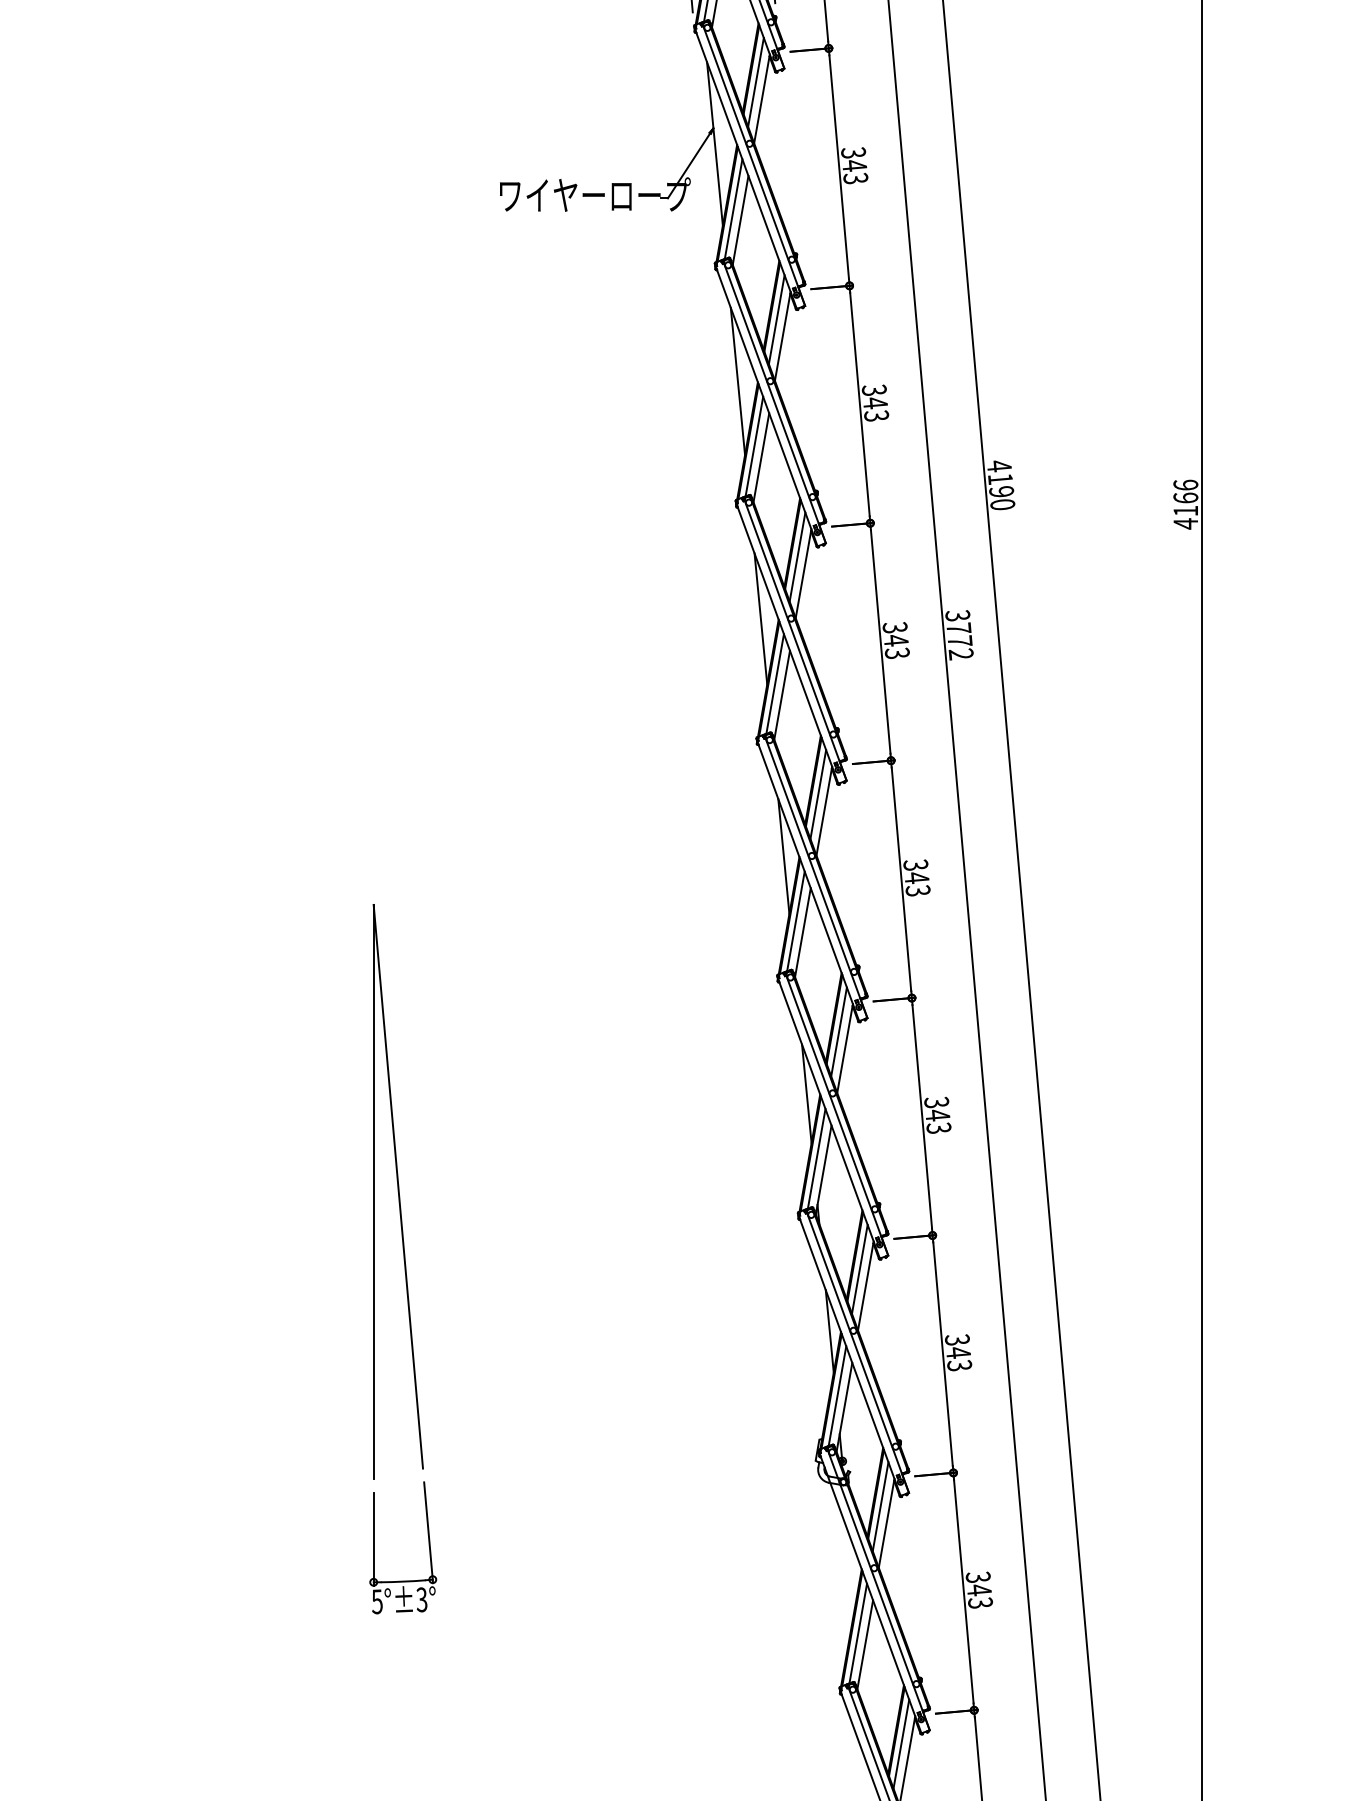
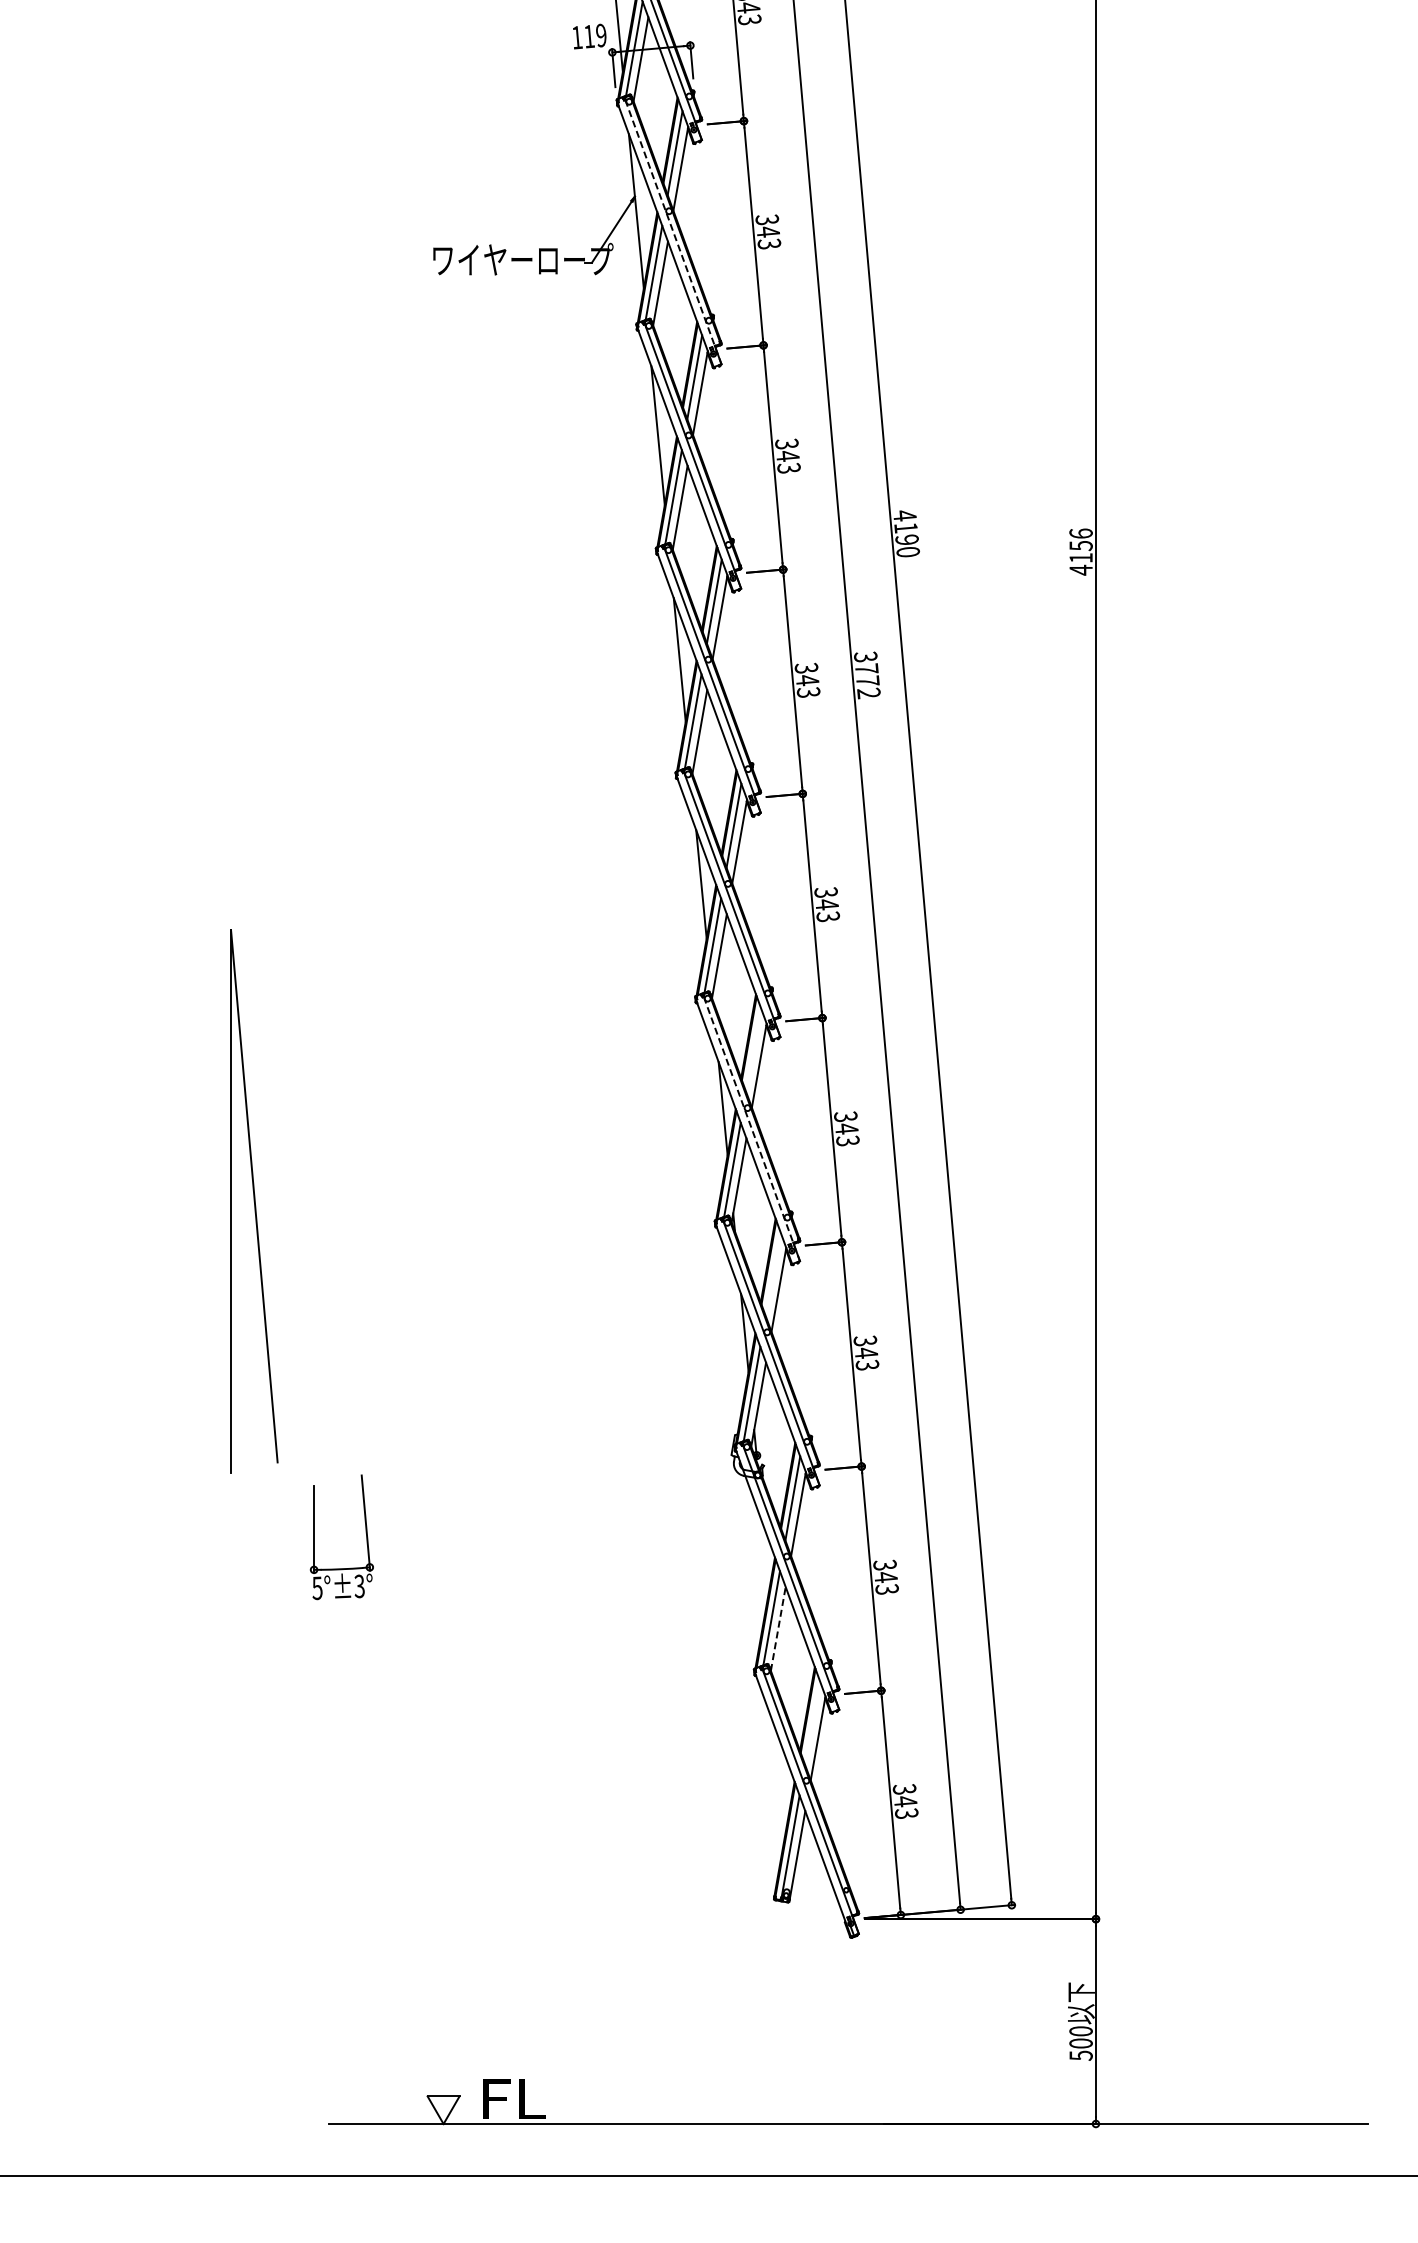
line: (754, 166) -> (673, 232), solid -> dashed
text: (1185, 497) -> (1080, 545), 4166 -> 4156
line: (838, 1032) -> (753, 1050), removed
line: (836, 1116) -> (751, 1129), solid -> dashed
part: (398, 1192) -> (254, 1201), moved
line: (859, 1269) -> (772, 1274), removed
line: (865, 1644) -> (778, 1628), solid -> dashed
line: (901, 1743) -> (812, 1722), removed

